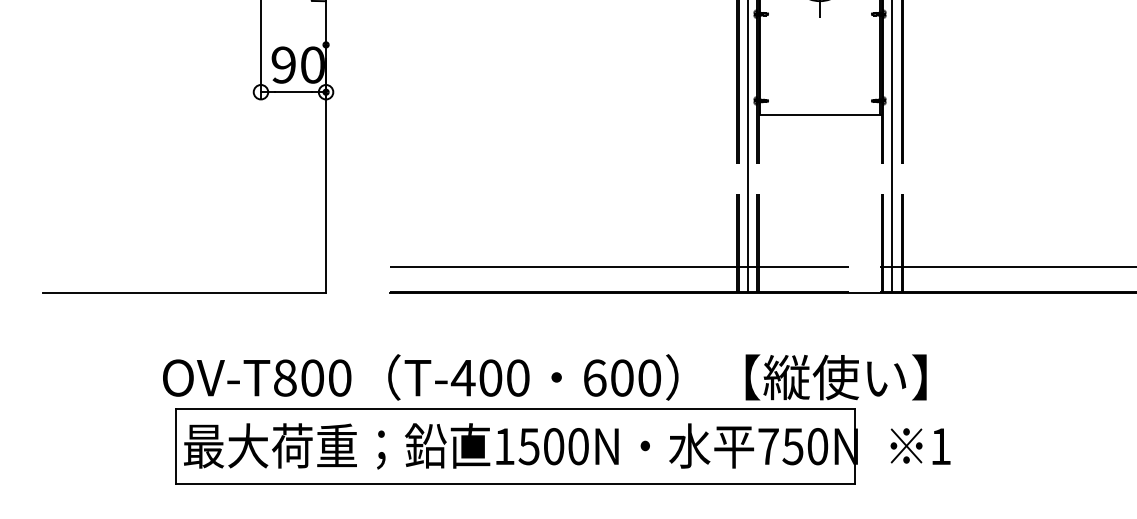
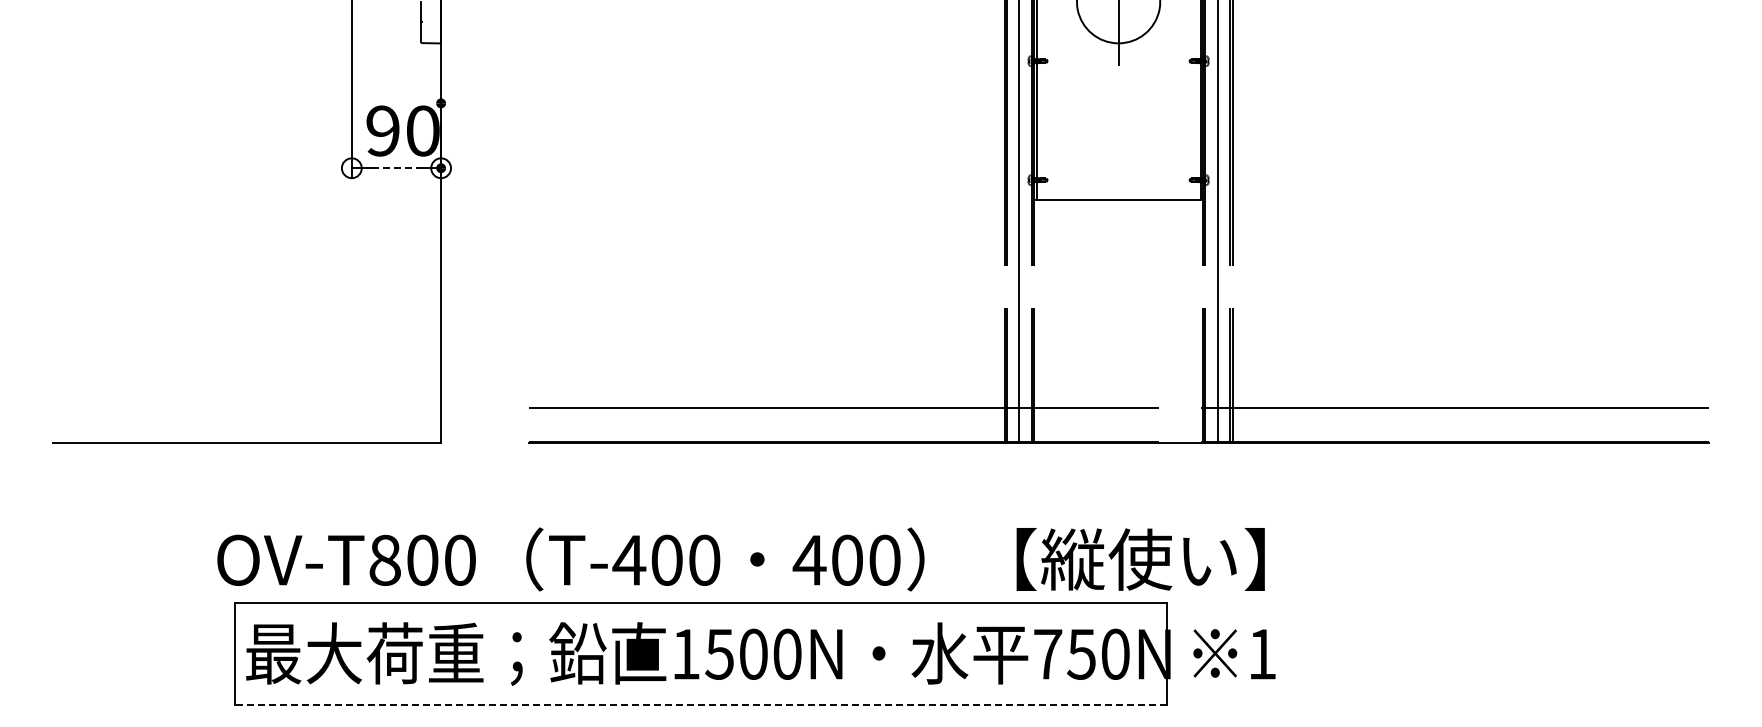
line: (293, 92) -> (396, 168), solid -> dashed
text: (594, 377) -> (809, 559), 600 -> 400
text: (920, 446) -> (1234, 654), moved
line: (515, 483) -> (701, 705), solid -> dashed

